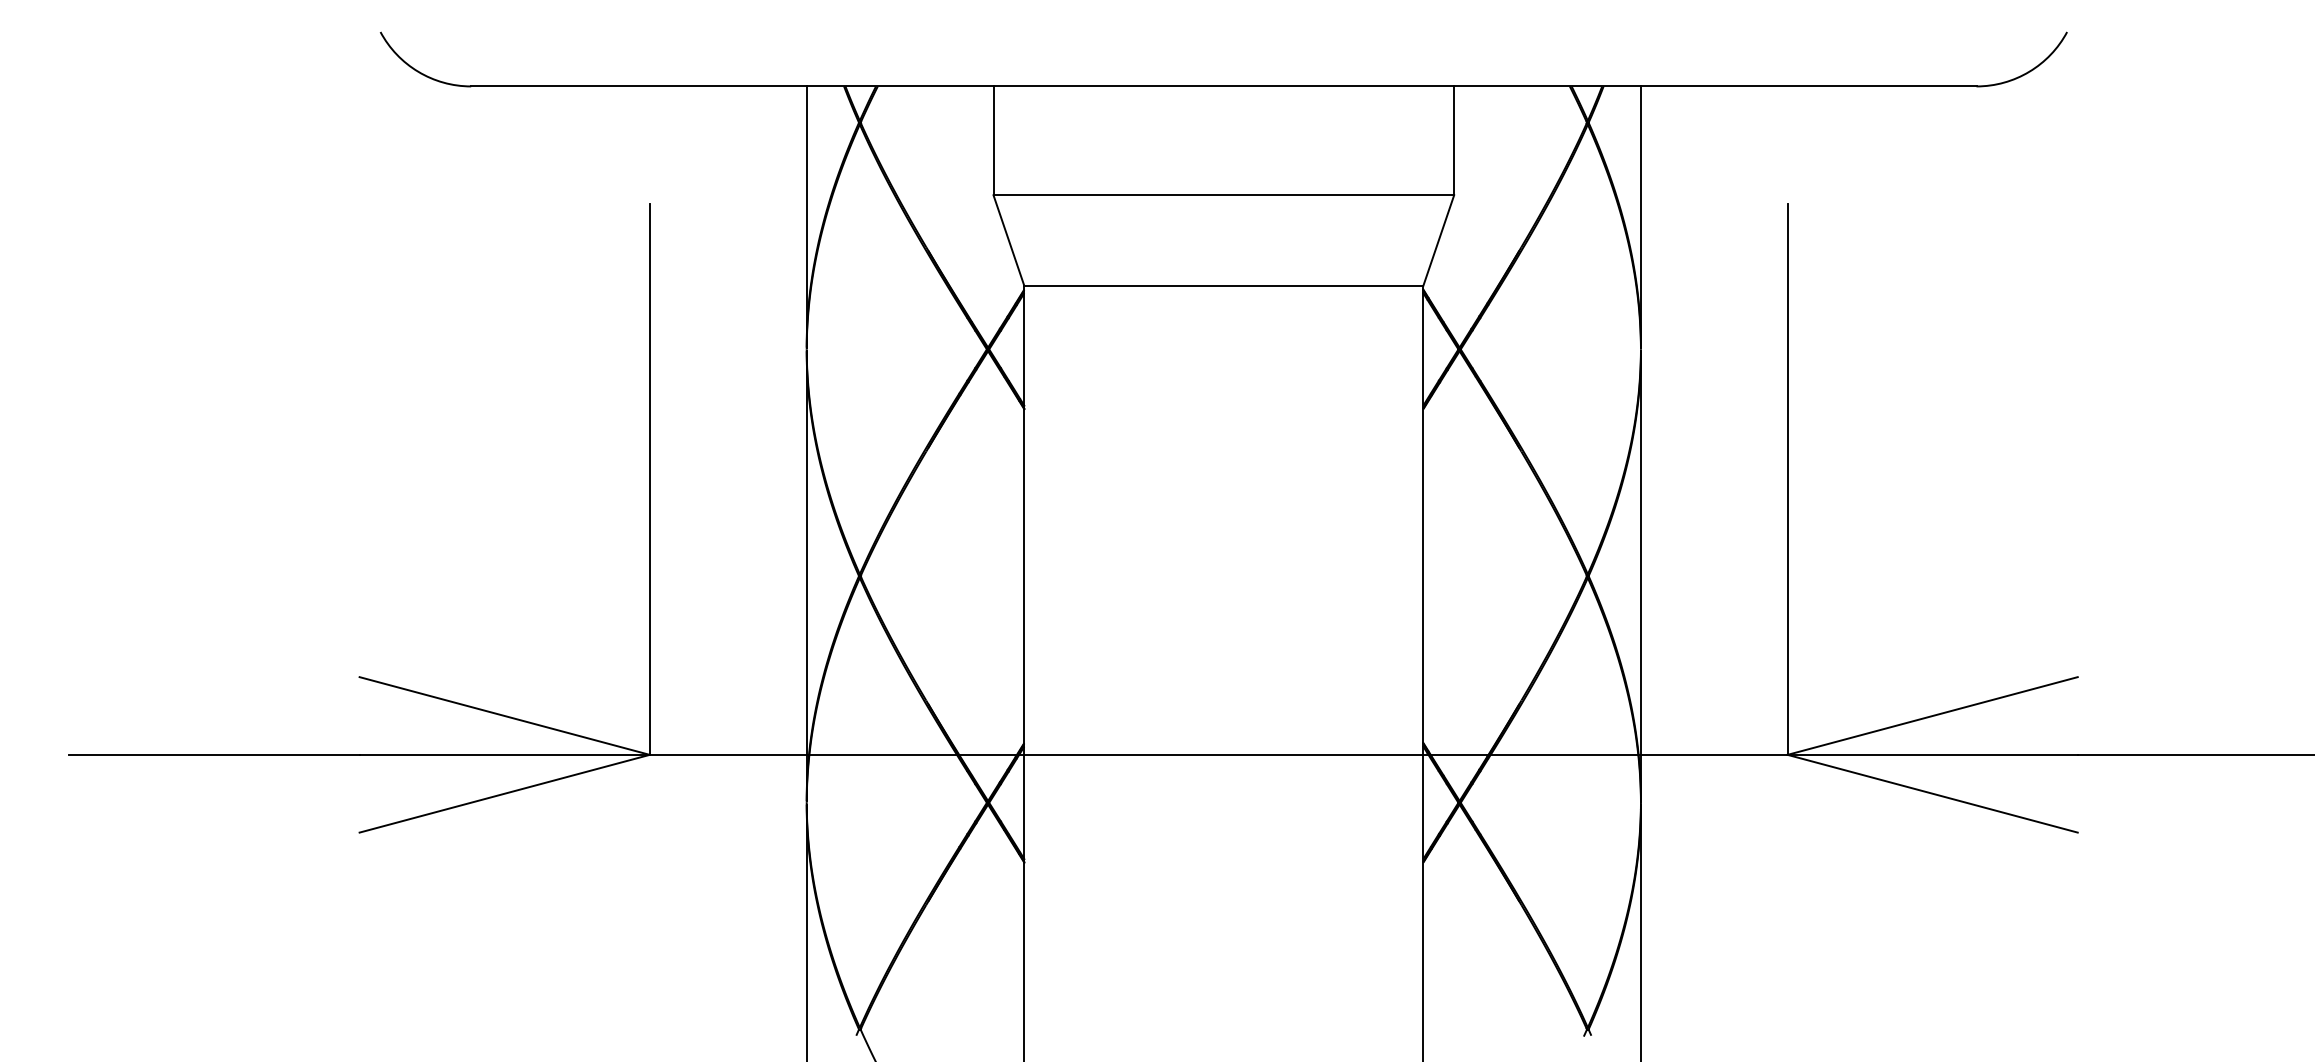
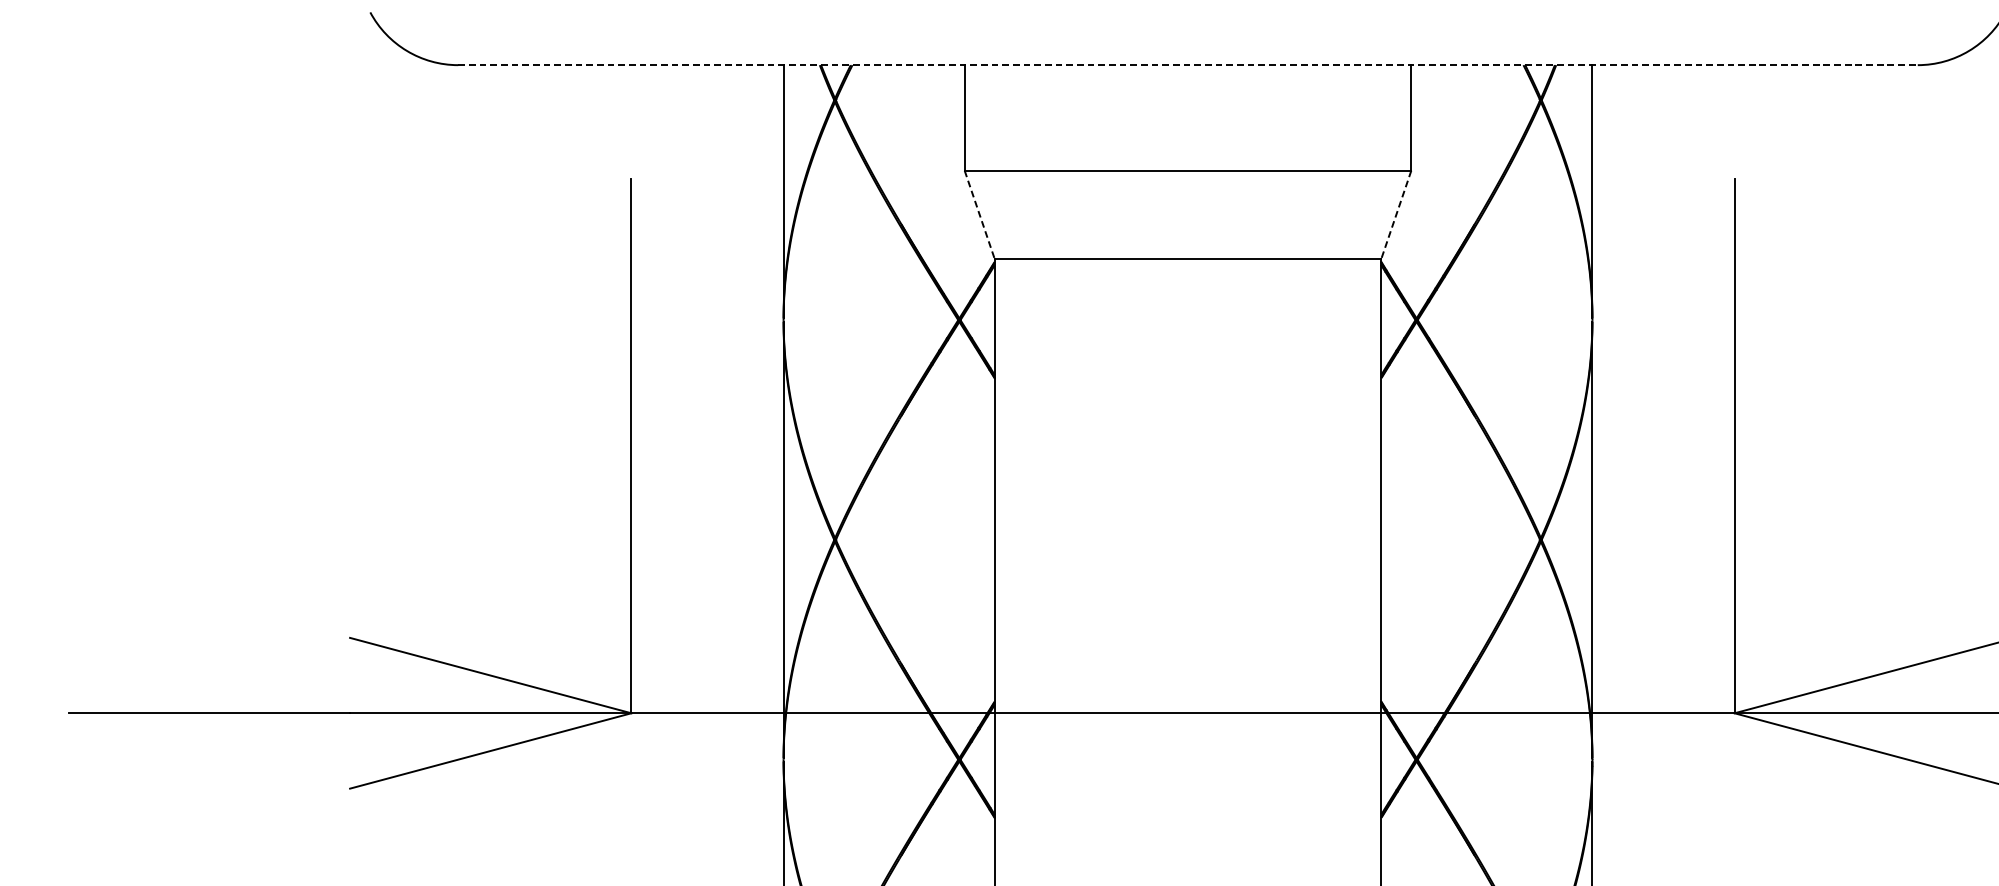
line: (1223, 86) -> (1187, 65), solid -> dashed
line: (1008, 240) -> (979, 214), solid -> dashed
line: (1438, 240) -> (1396, 214), solid -> dashed

